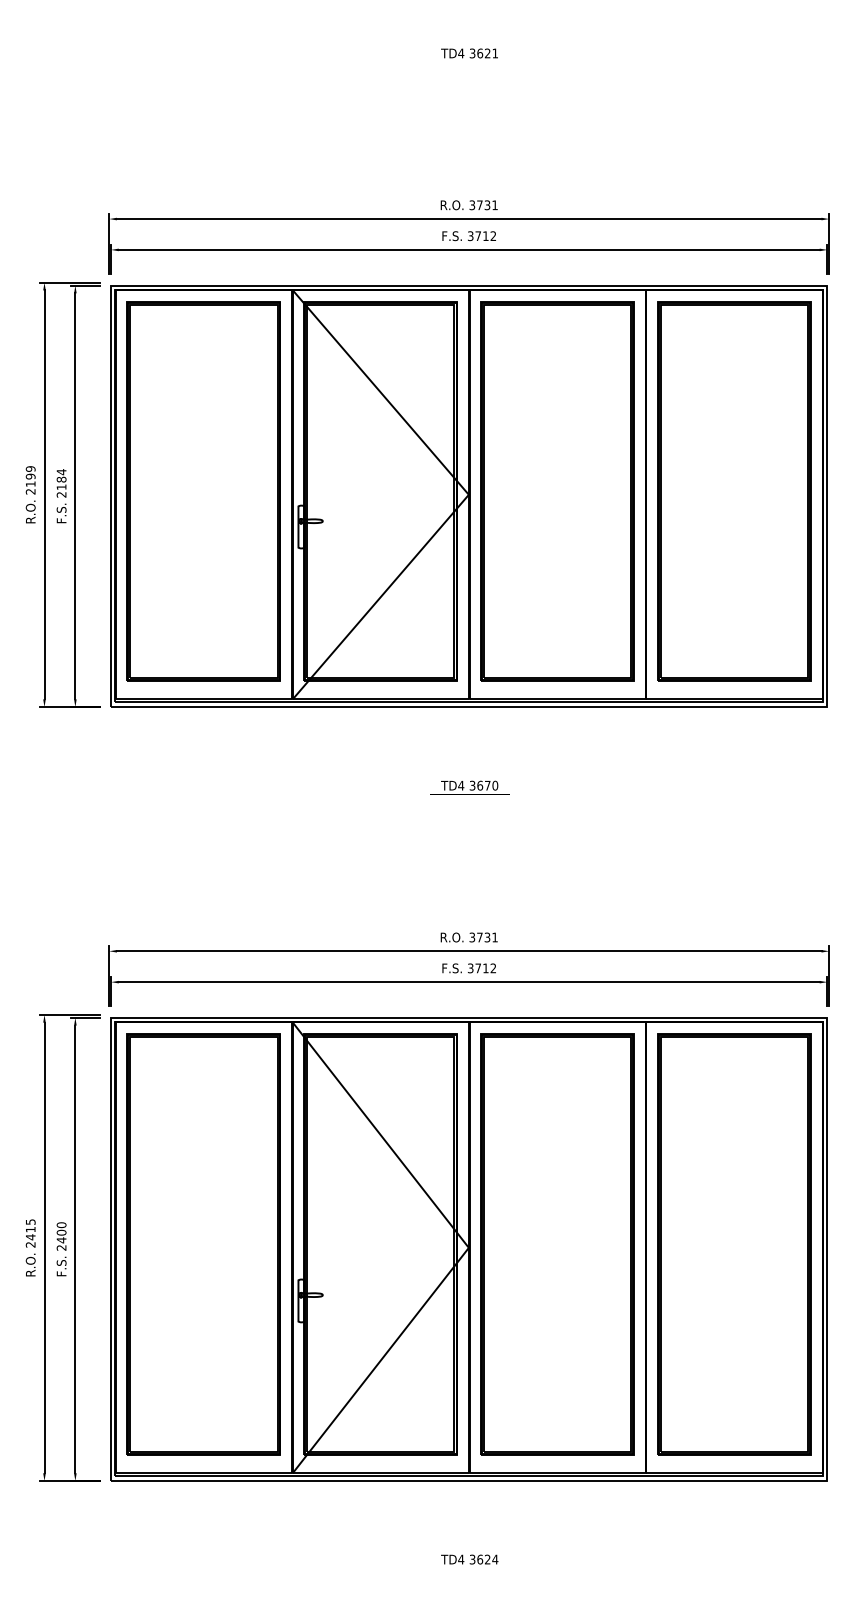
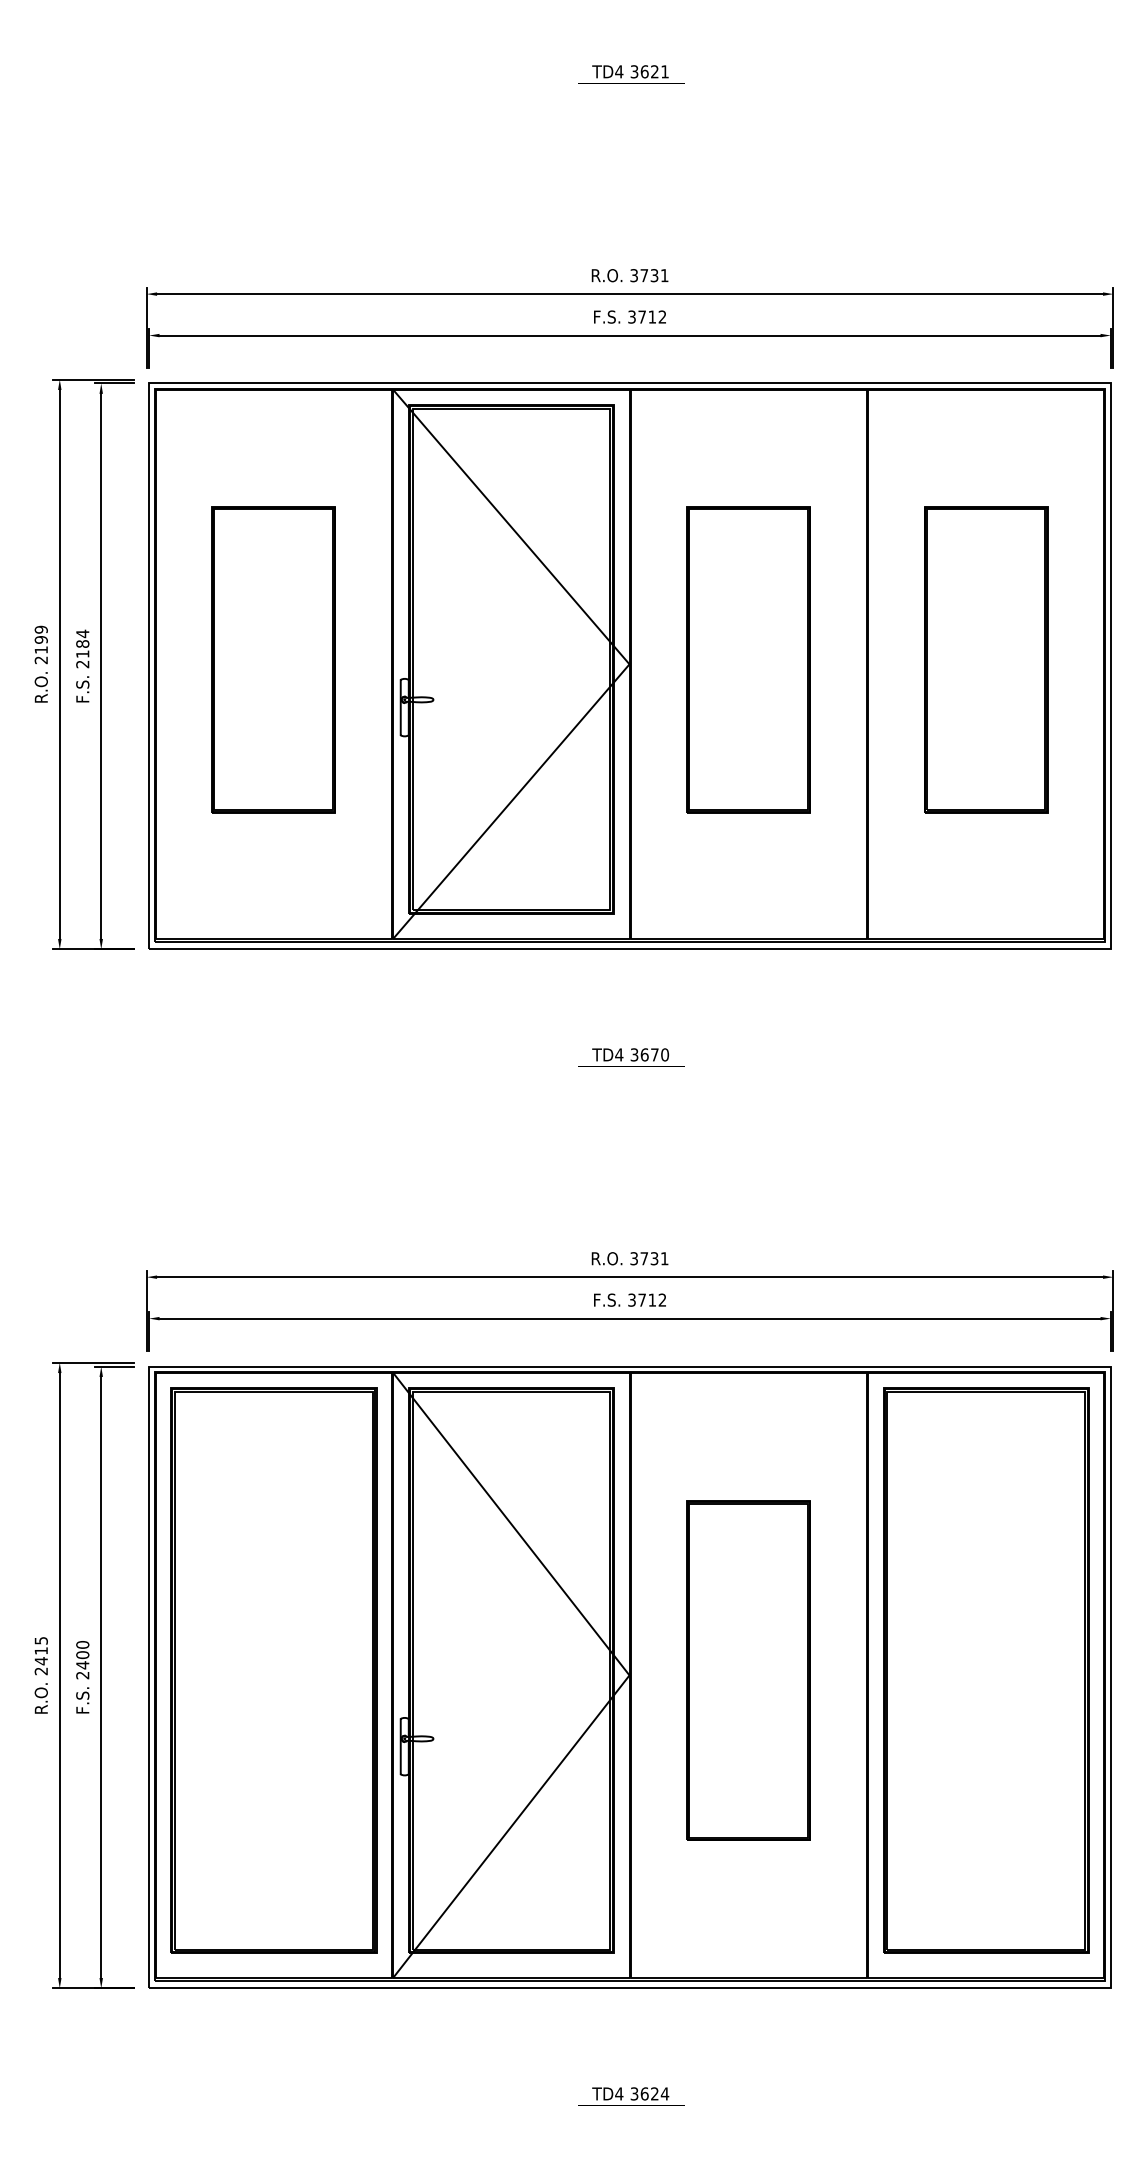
part: (203, 491) -> (273, 659), size x0.6
part: (557, 491) -> (748, 659), size x0.6
part: (734, 491) -> (986, 659), size x0.6
part: (557, 1244) -> (748, 1670), size x0.6

